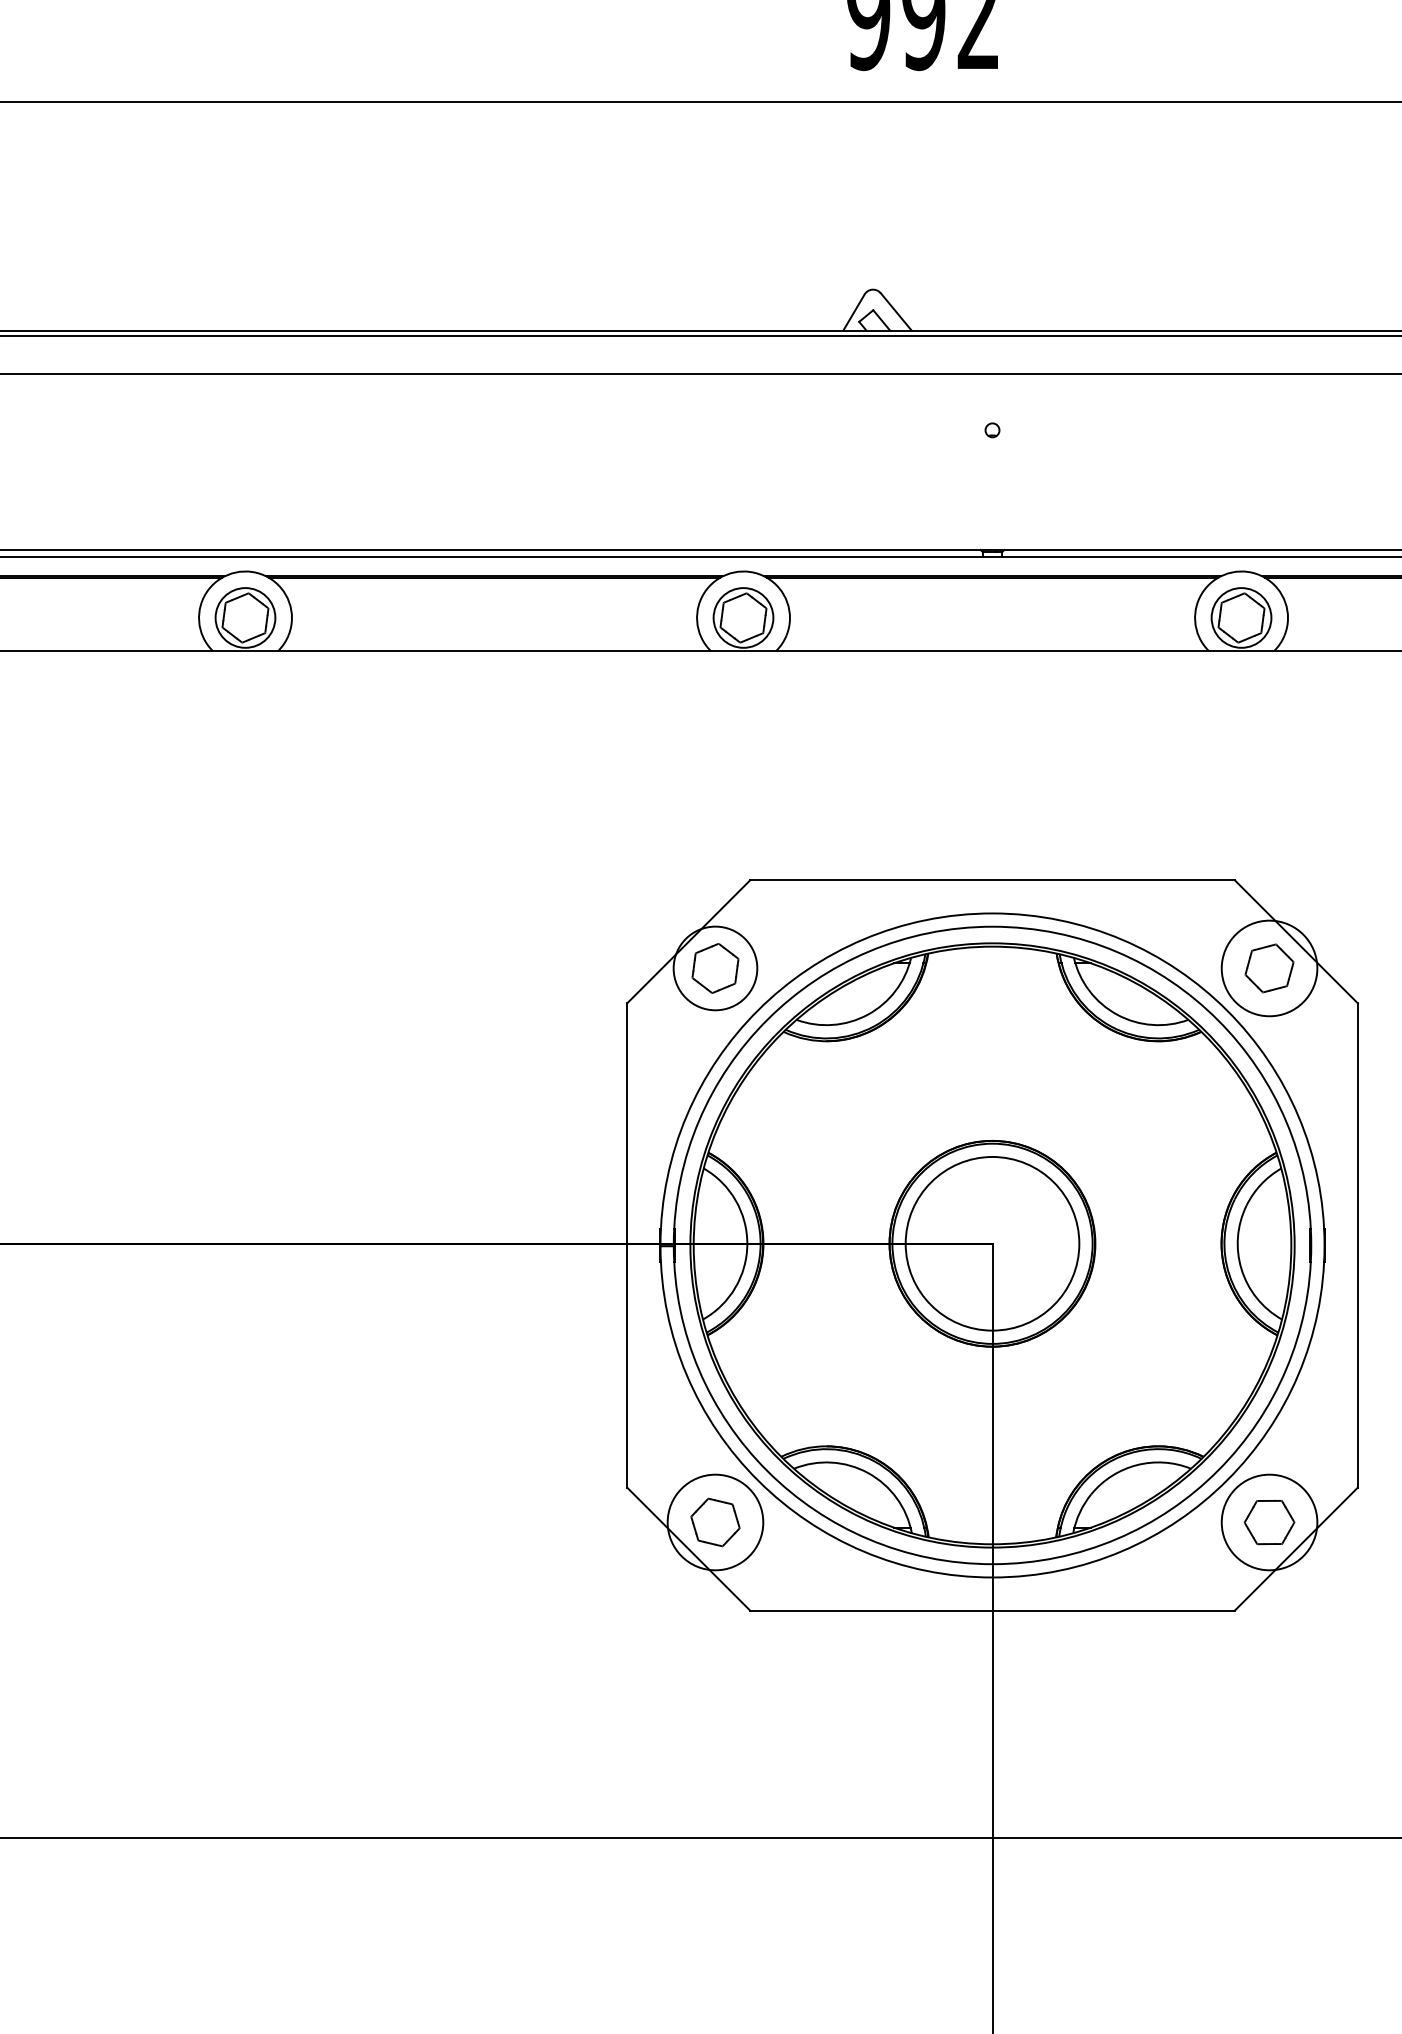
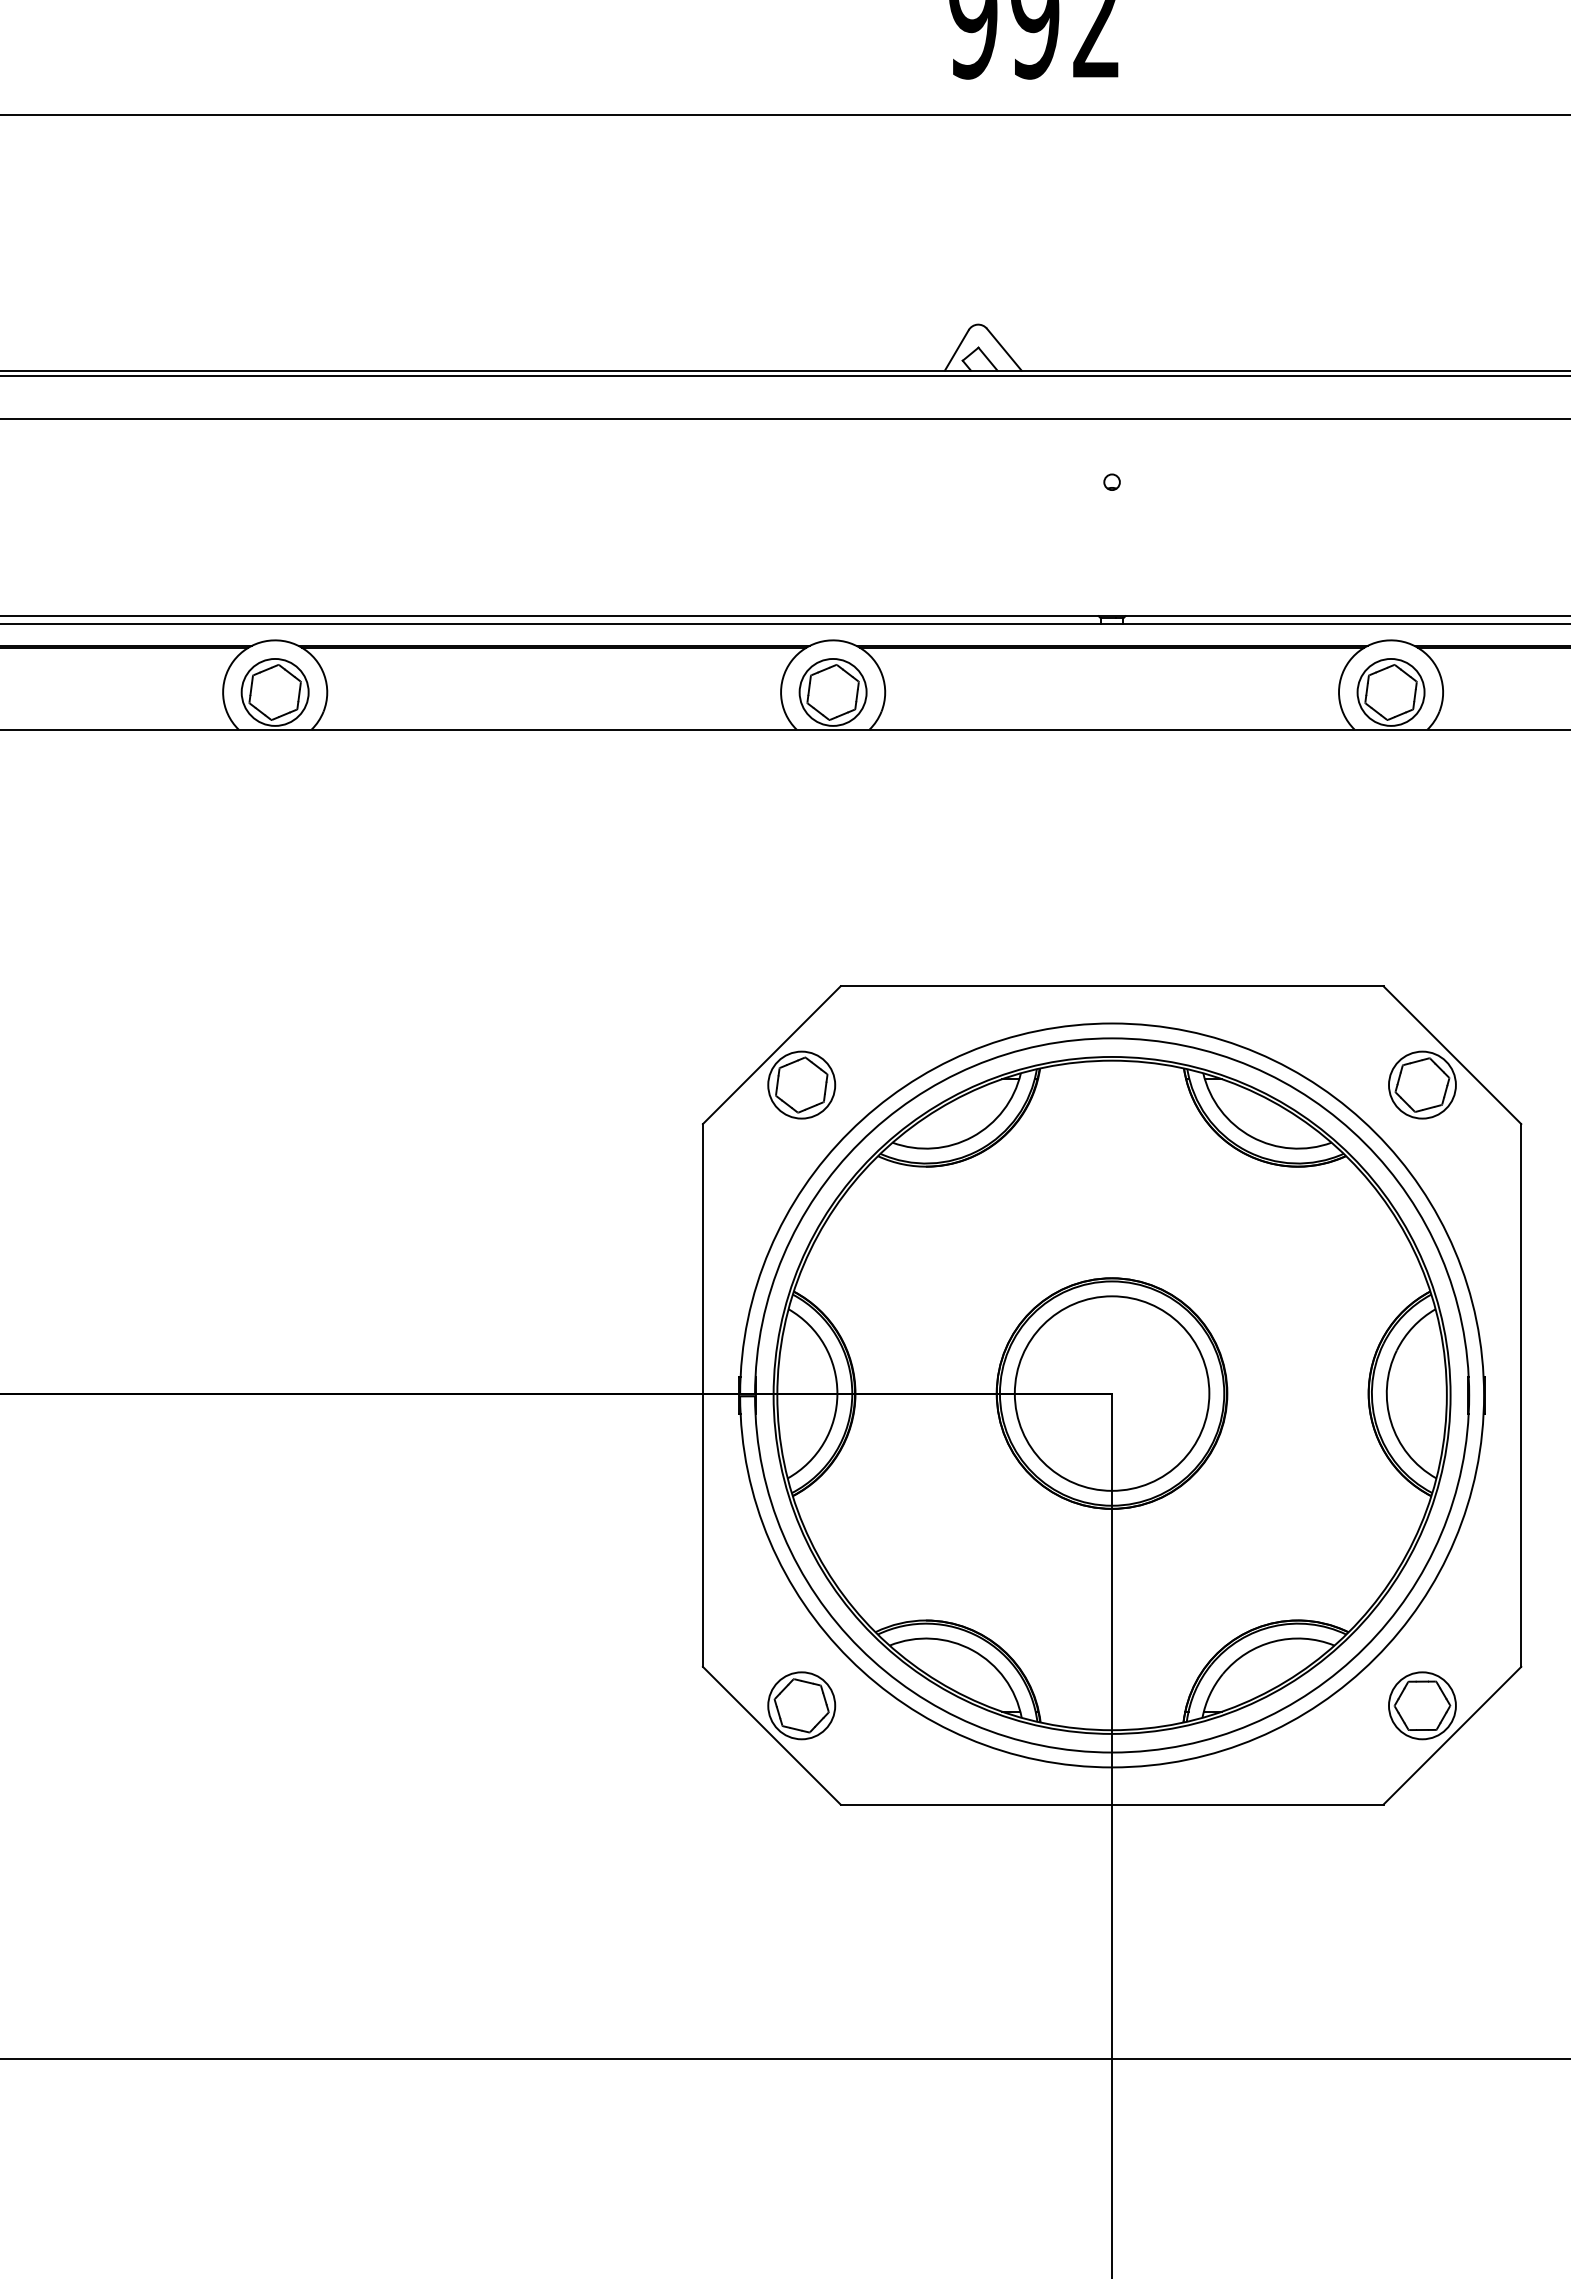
circle: (715, 967) -> (801, 1084), size x0.71
circle: (1268, 967) -> (1421, 1084), size x0.62
circle: (715, 1522) -> (801, 1705), size x0.62
circle: (1268, 1522) -> (1421, 1705), size x0.62

